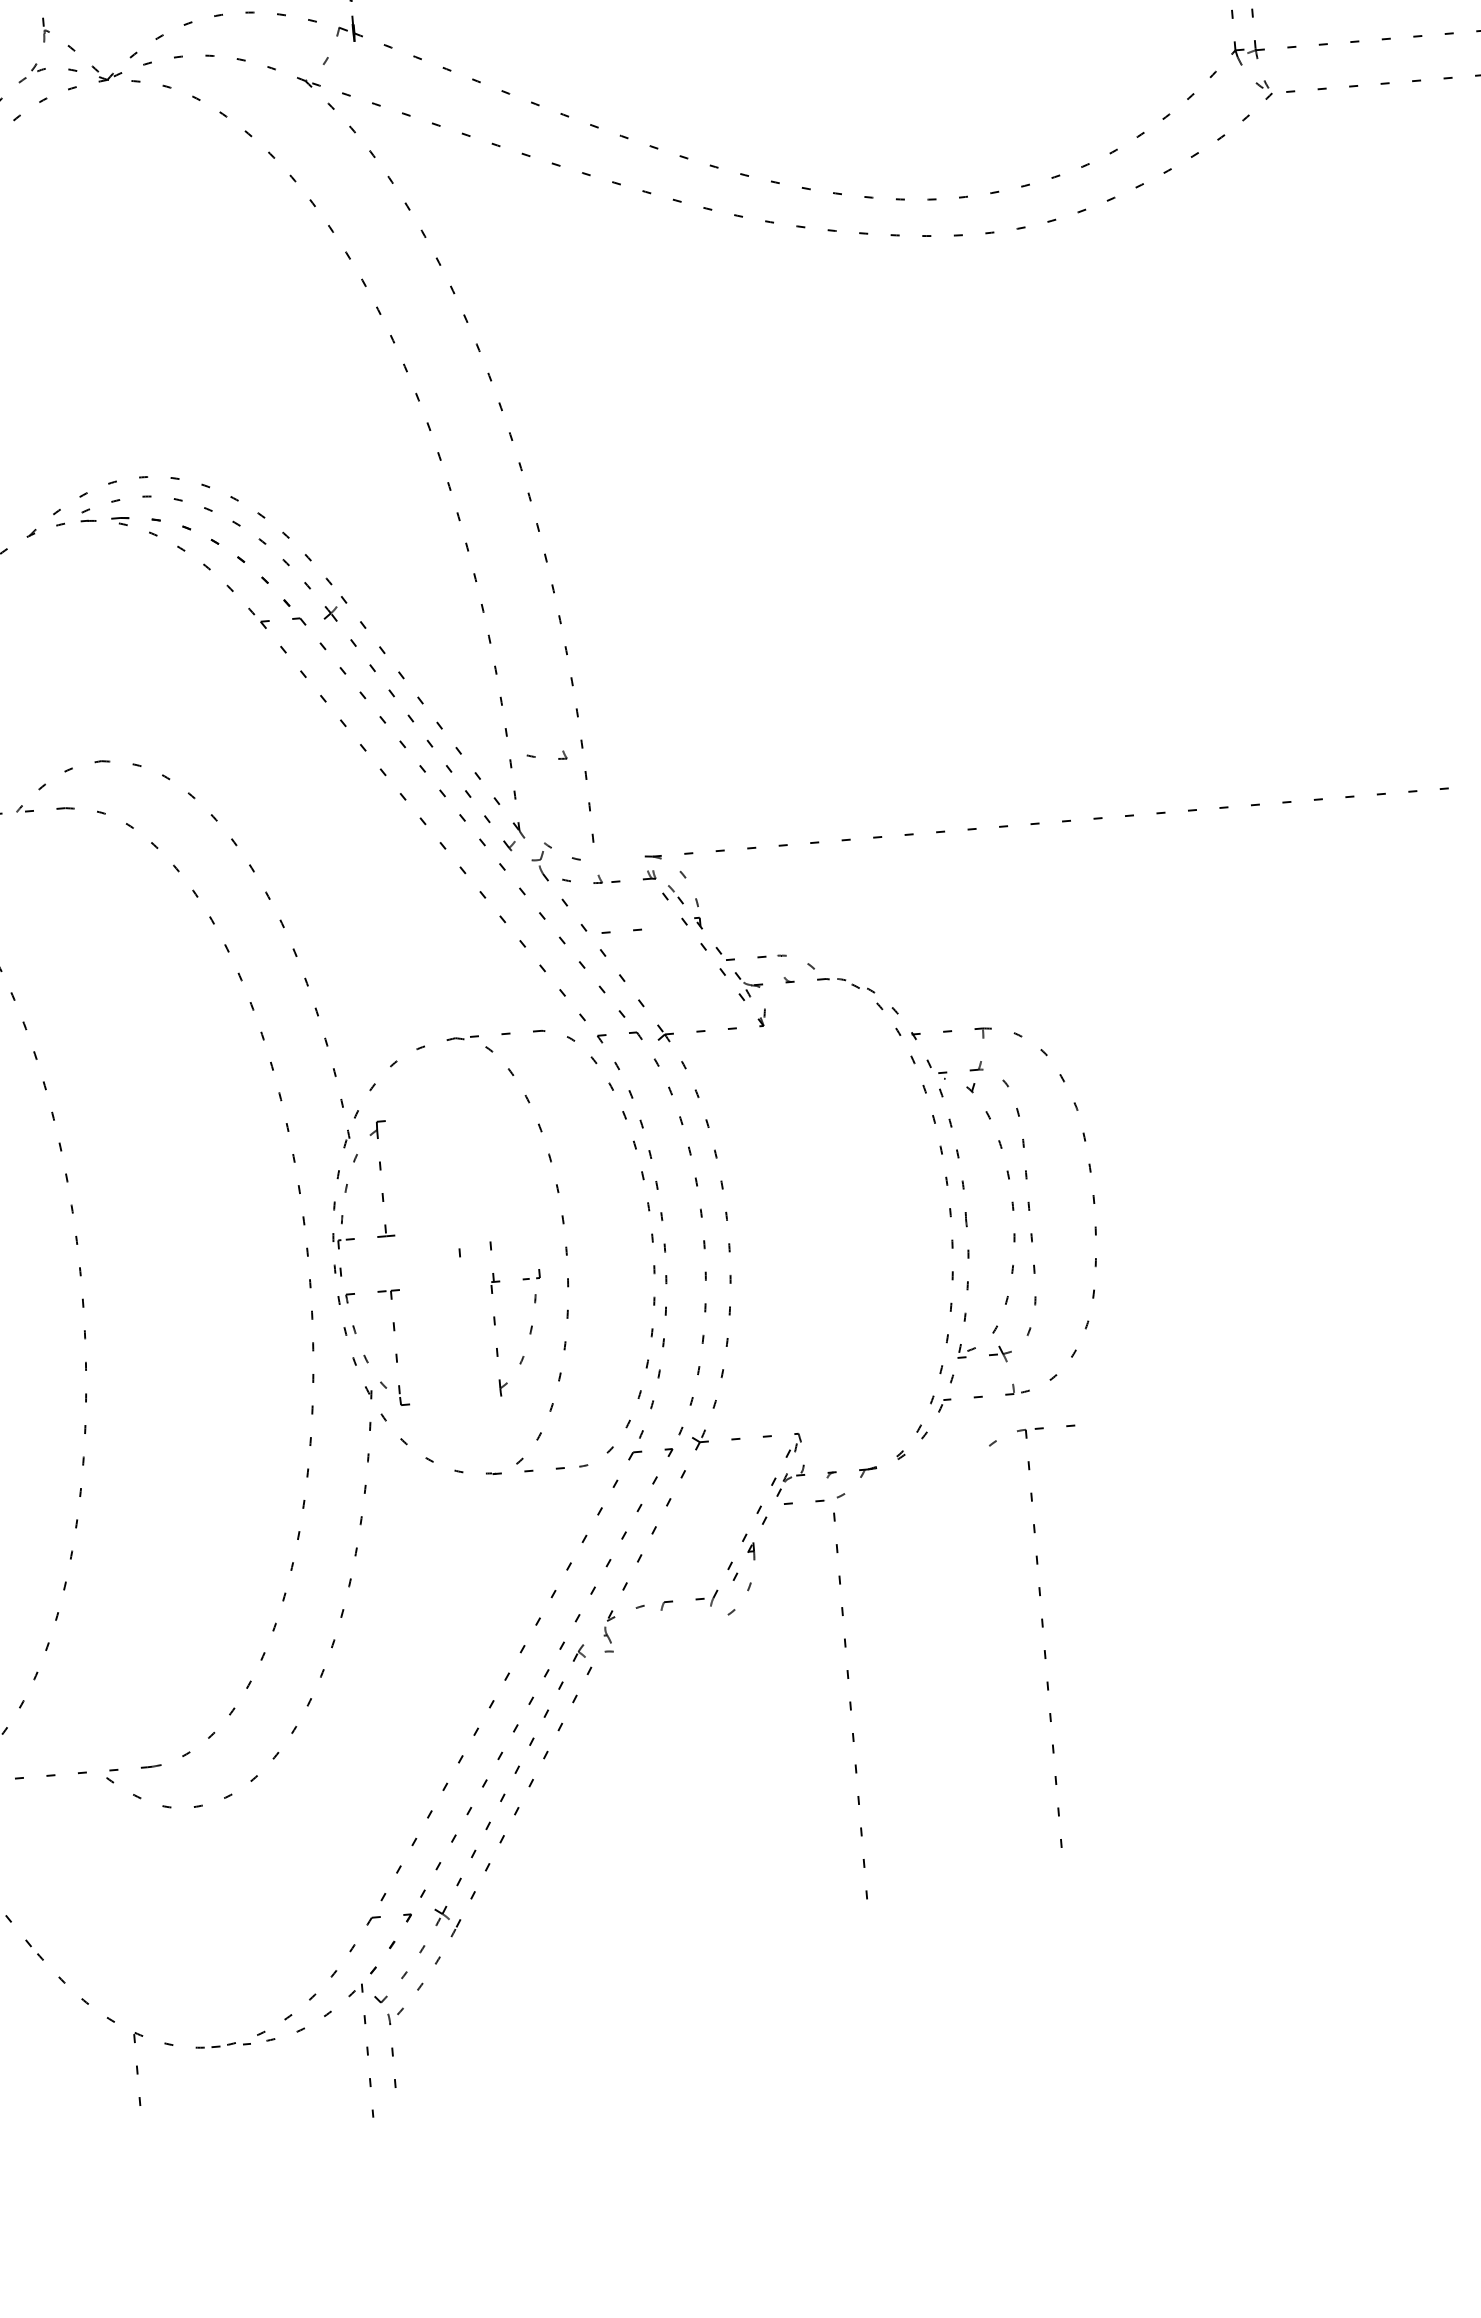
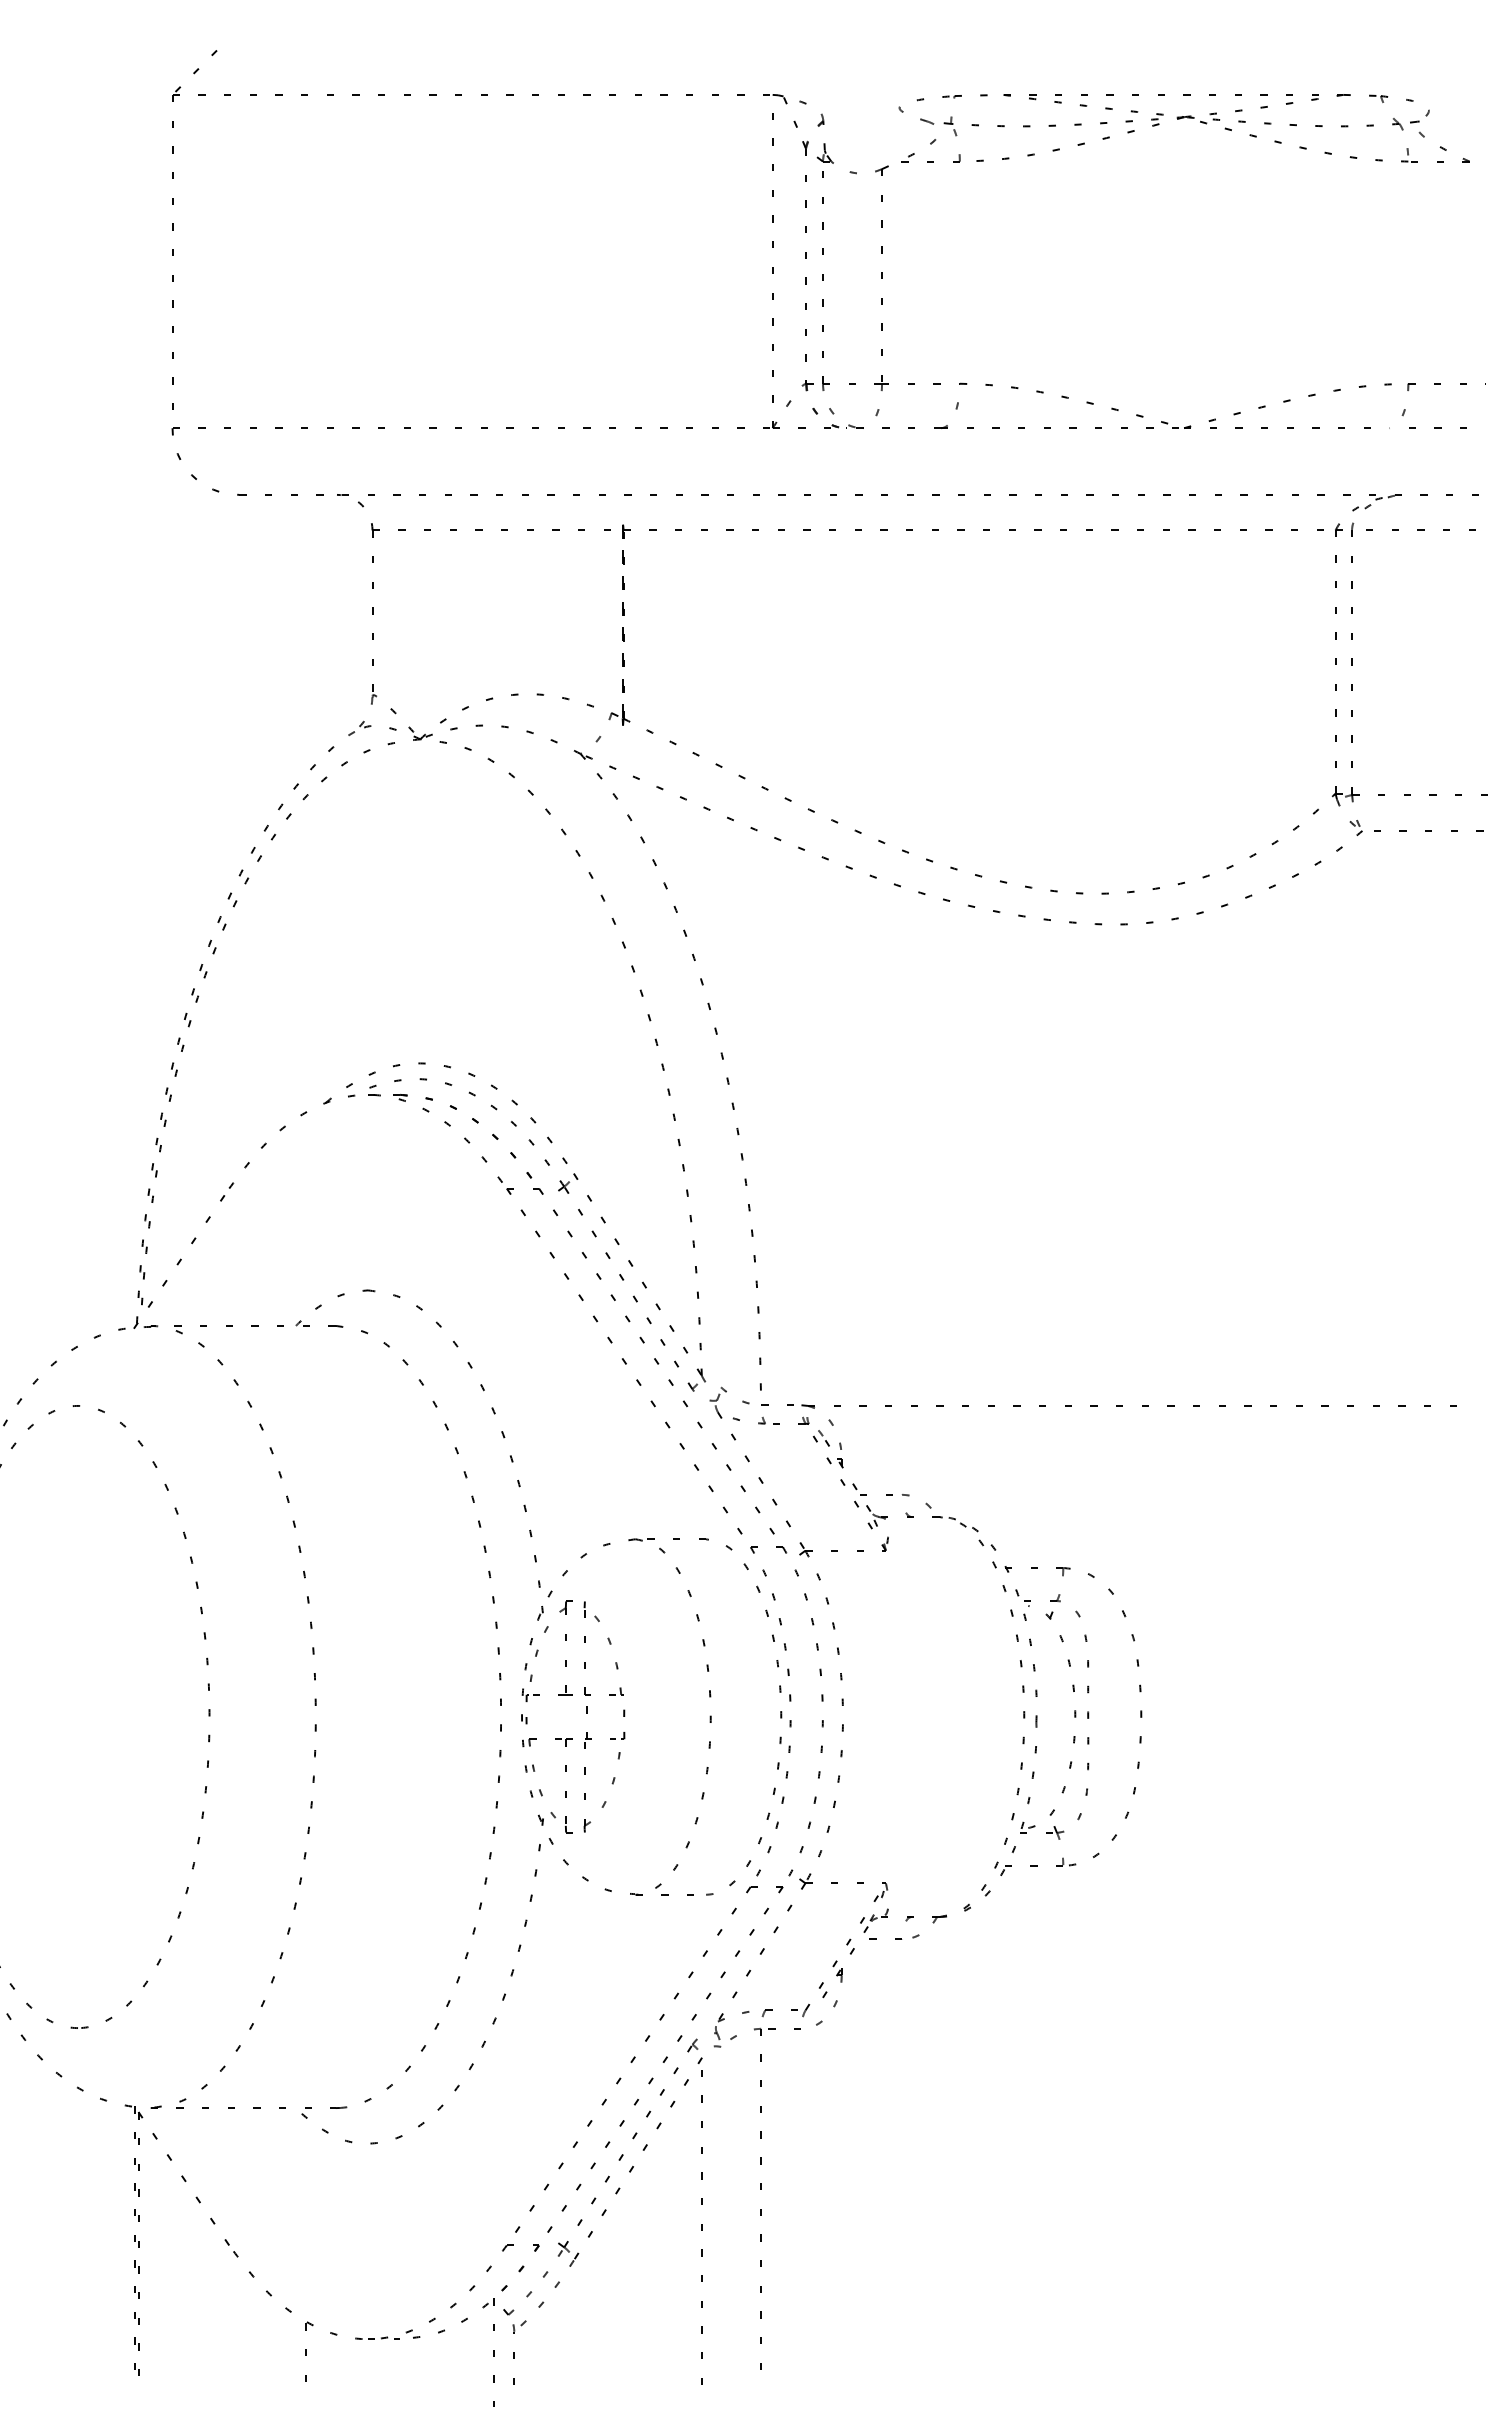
part: (535, 757) -> (719, 1317), removed
line: (610, 931) -> (768, 1404), moved
part: (434, 1170) -> (609, 1644), added
part: (530, 1326) -> (613, 1777), moved
part: (1043, 1626) -> (761, 2189), moved
line: (849, 1706) -> (701, 2227), moved

